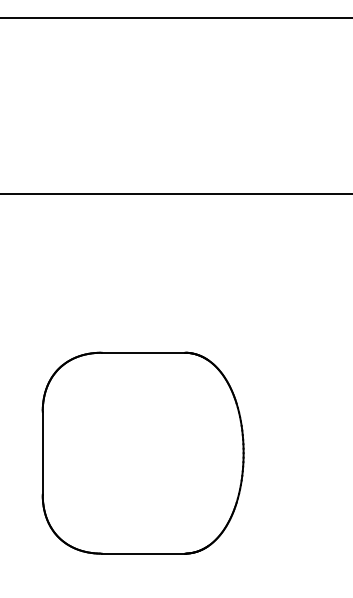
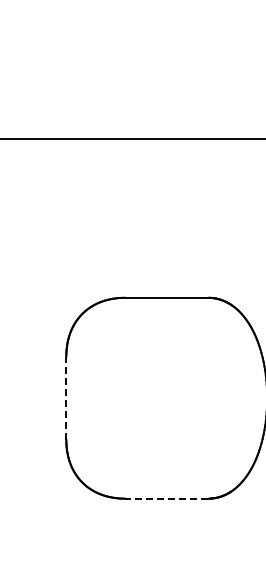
line: (42, 453) -> (66, 398), solid -> dashed
line: (143, 553) -> (167, 498), solid -> dashed

